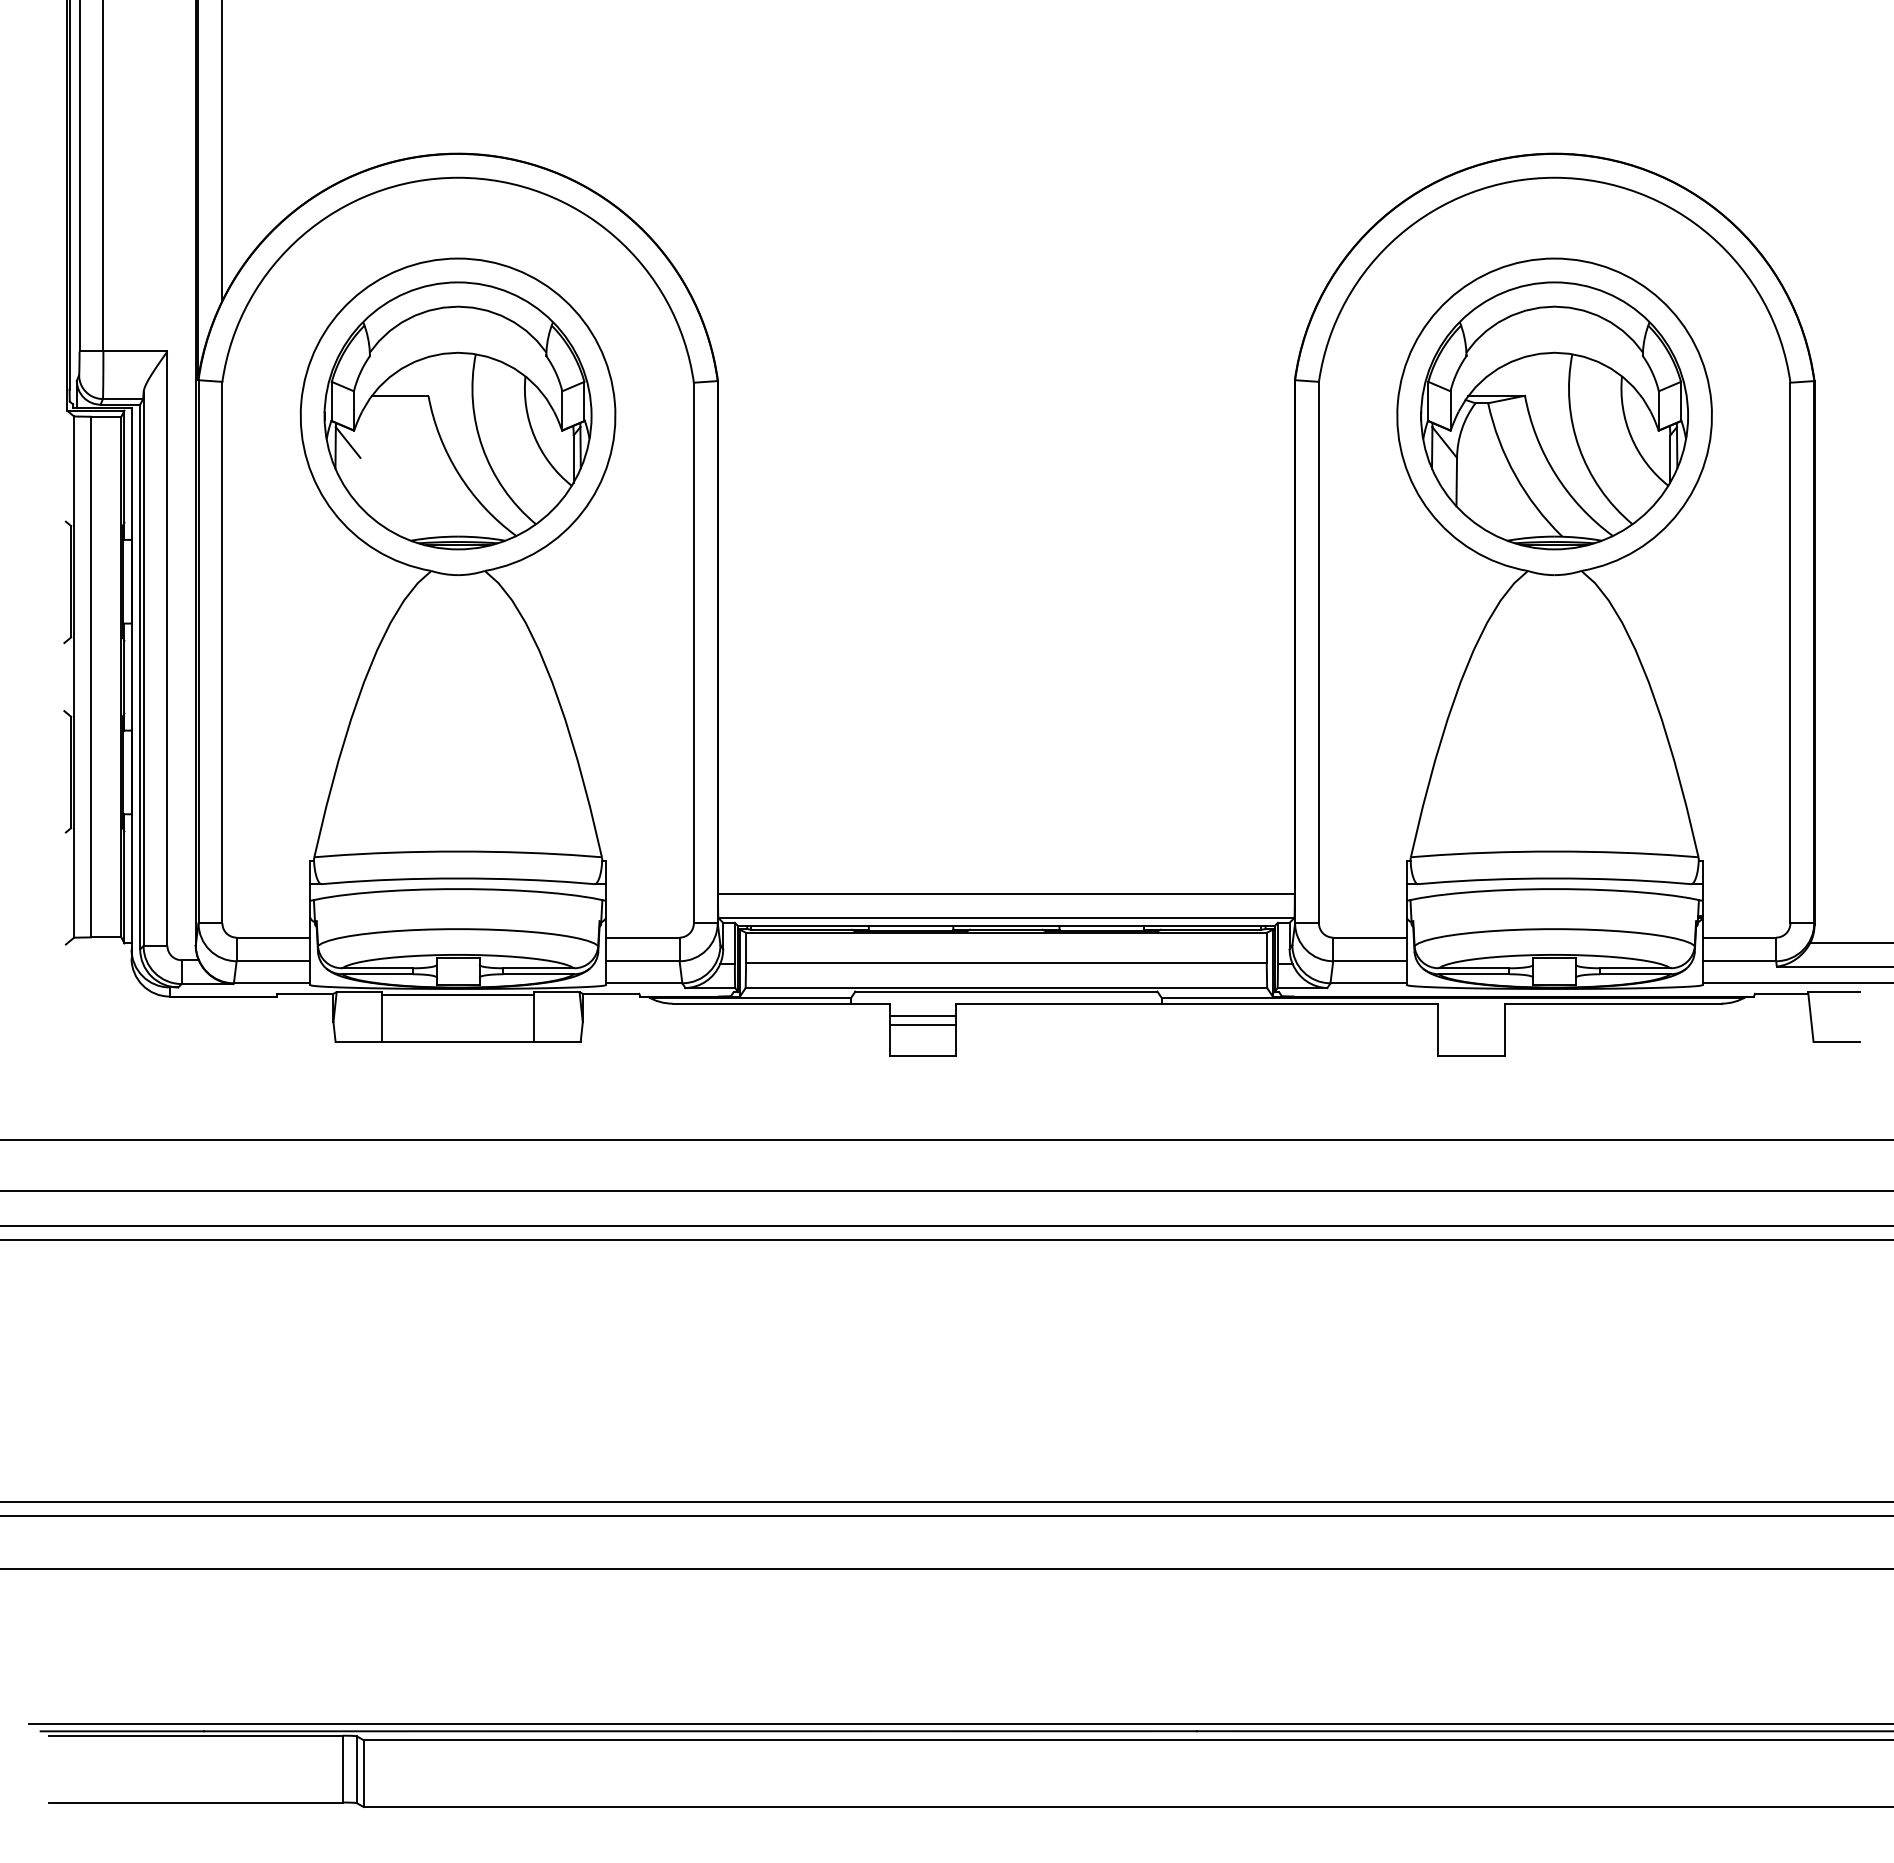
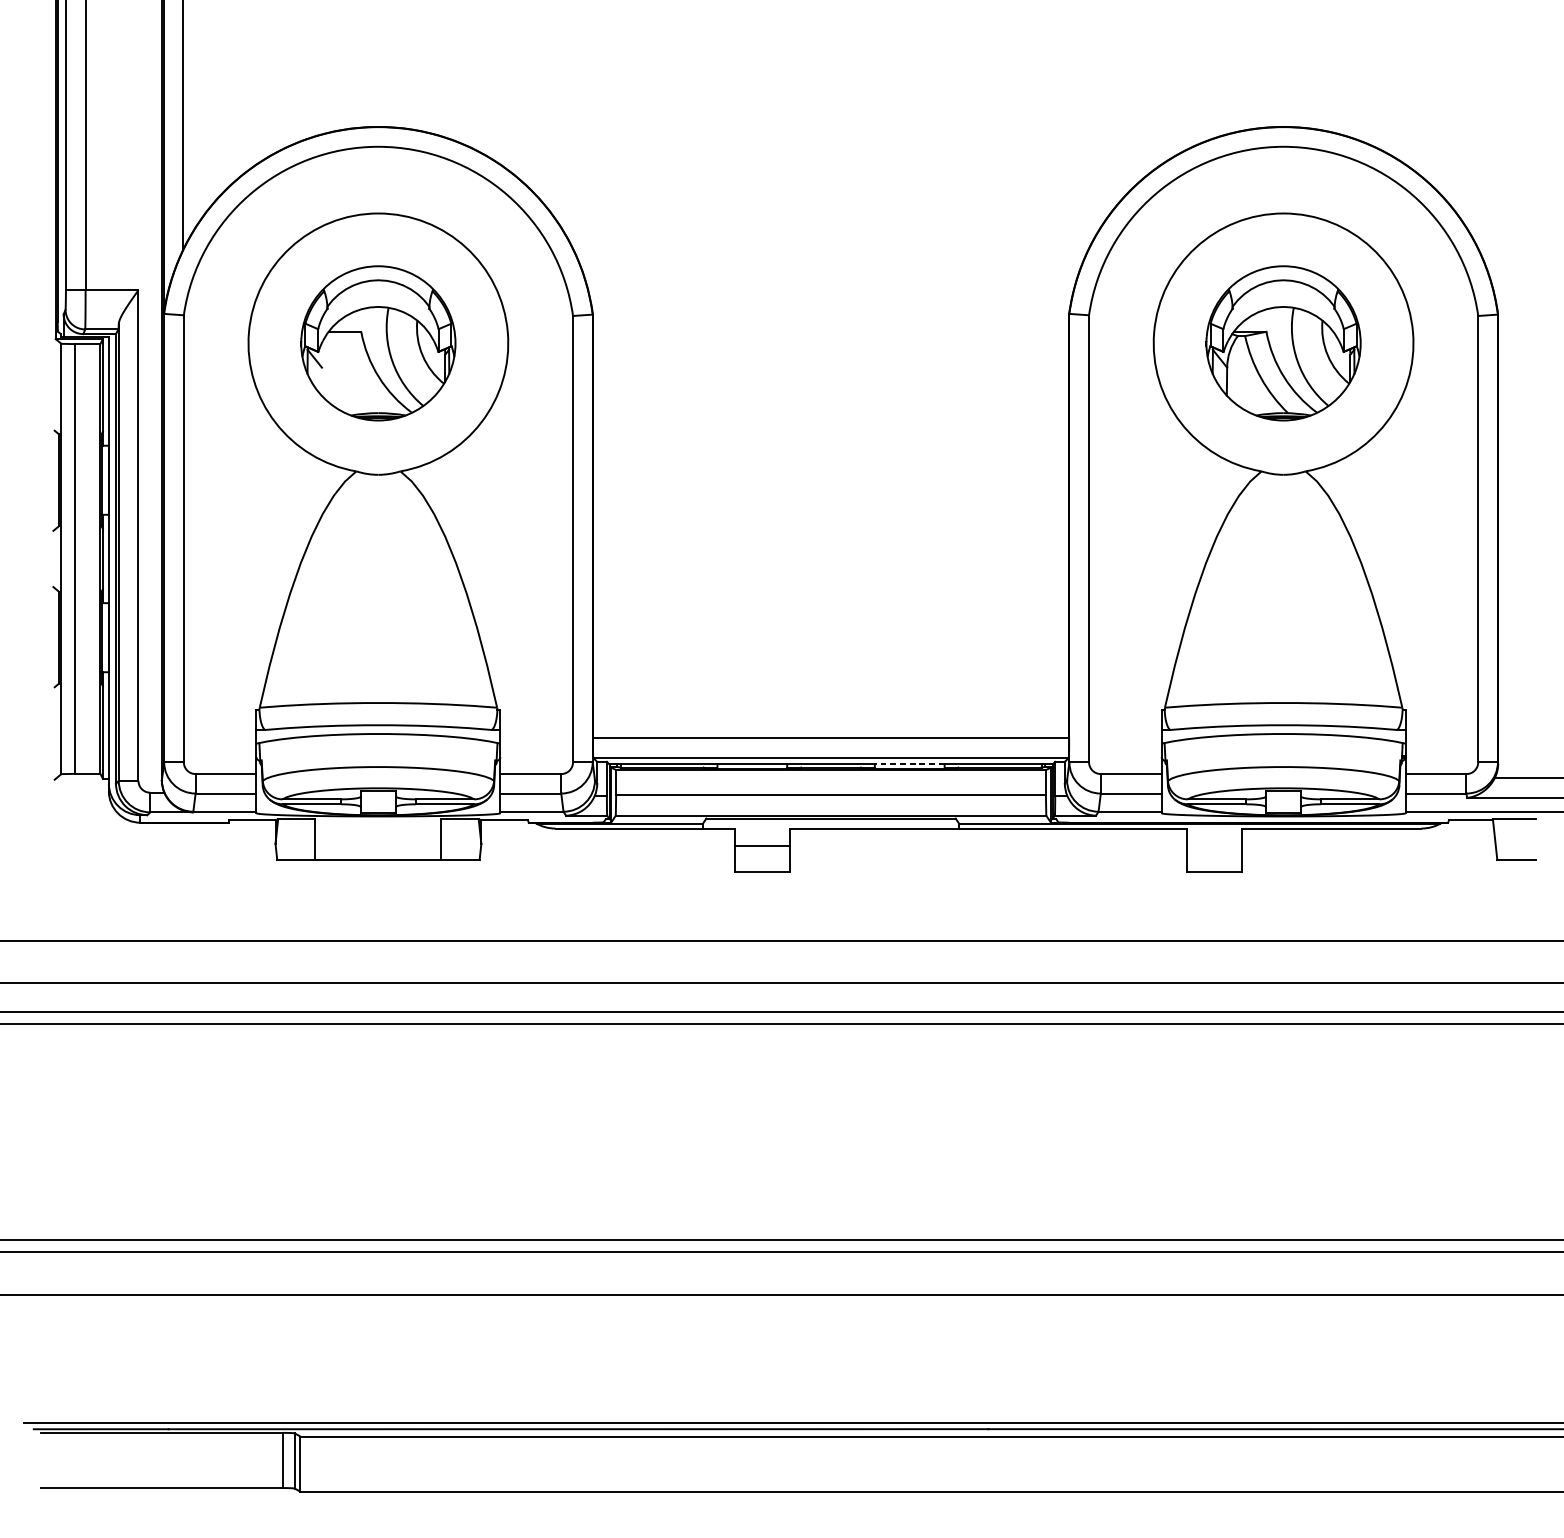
part: (457, 415) -> (377, 343), size x0.7
part: (1554, 415) -> (1283, 343), size x0.7
line: (1101, 925) -> (909, 764), solid -> dashed
line: (457, 994) -> (377, 821), removed
line: (922, 1016) -> (761, 839), removed

